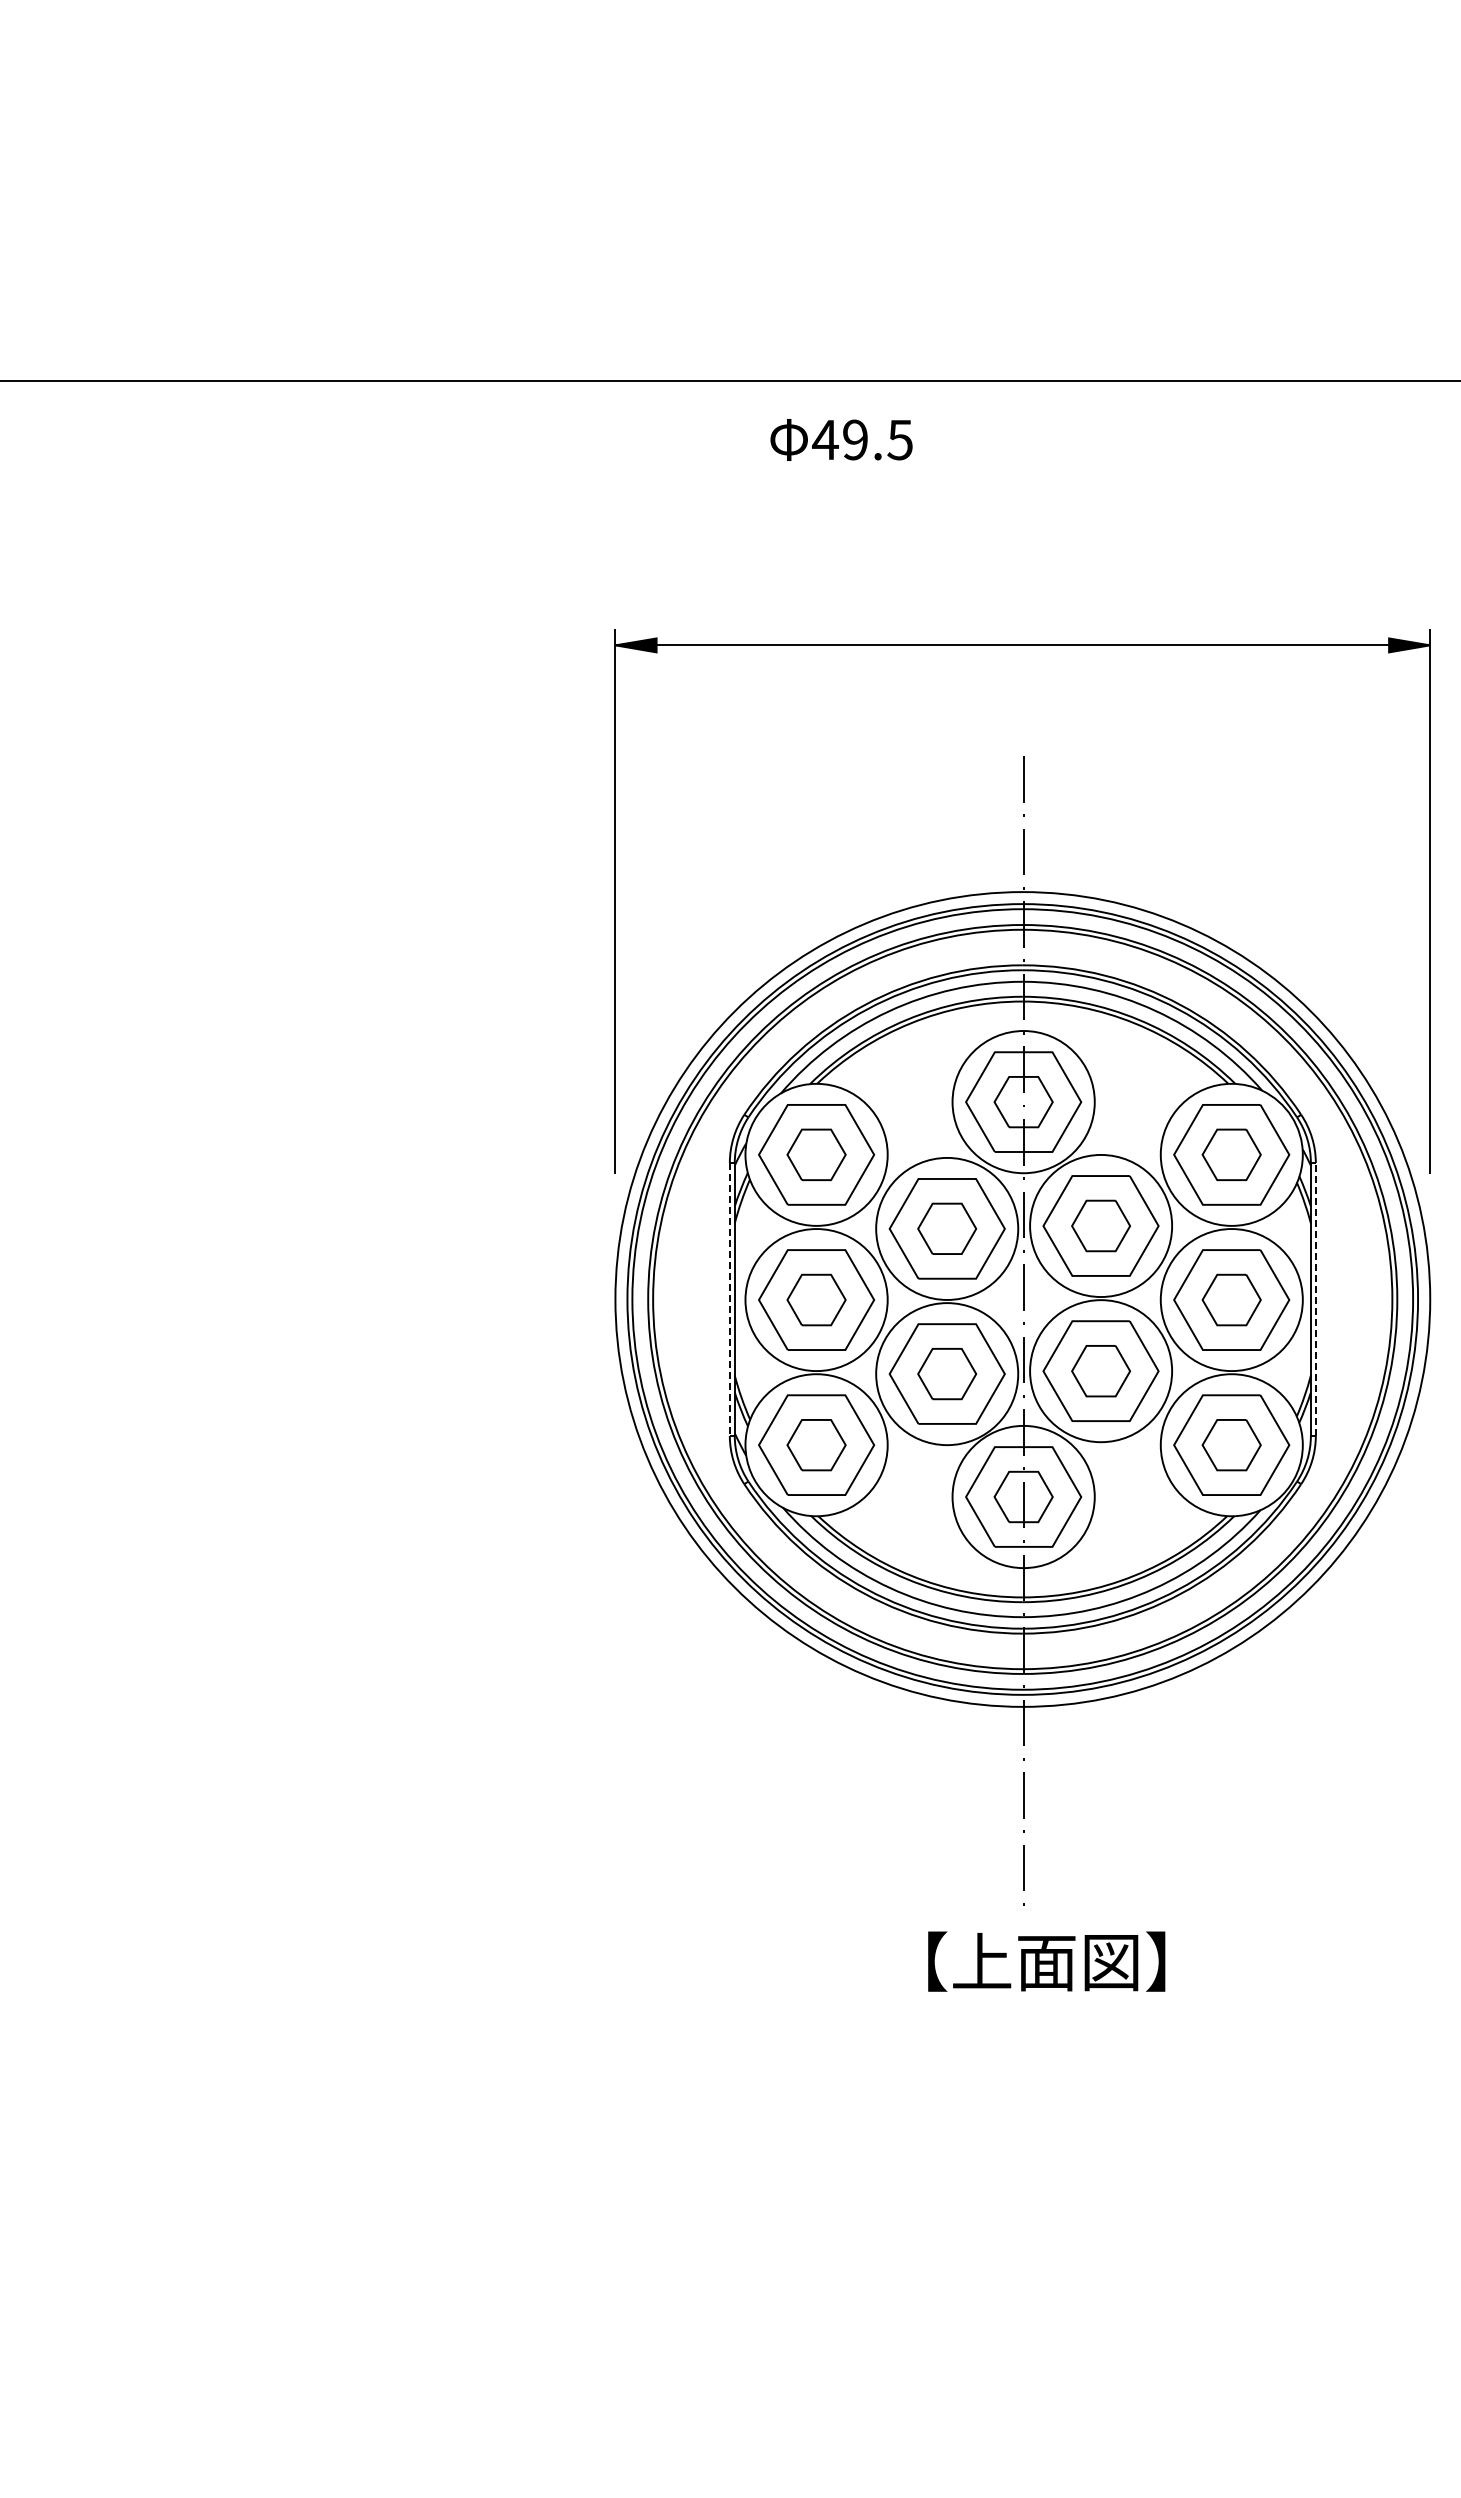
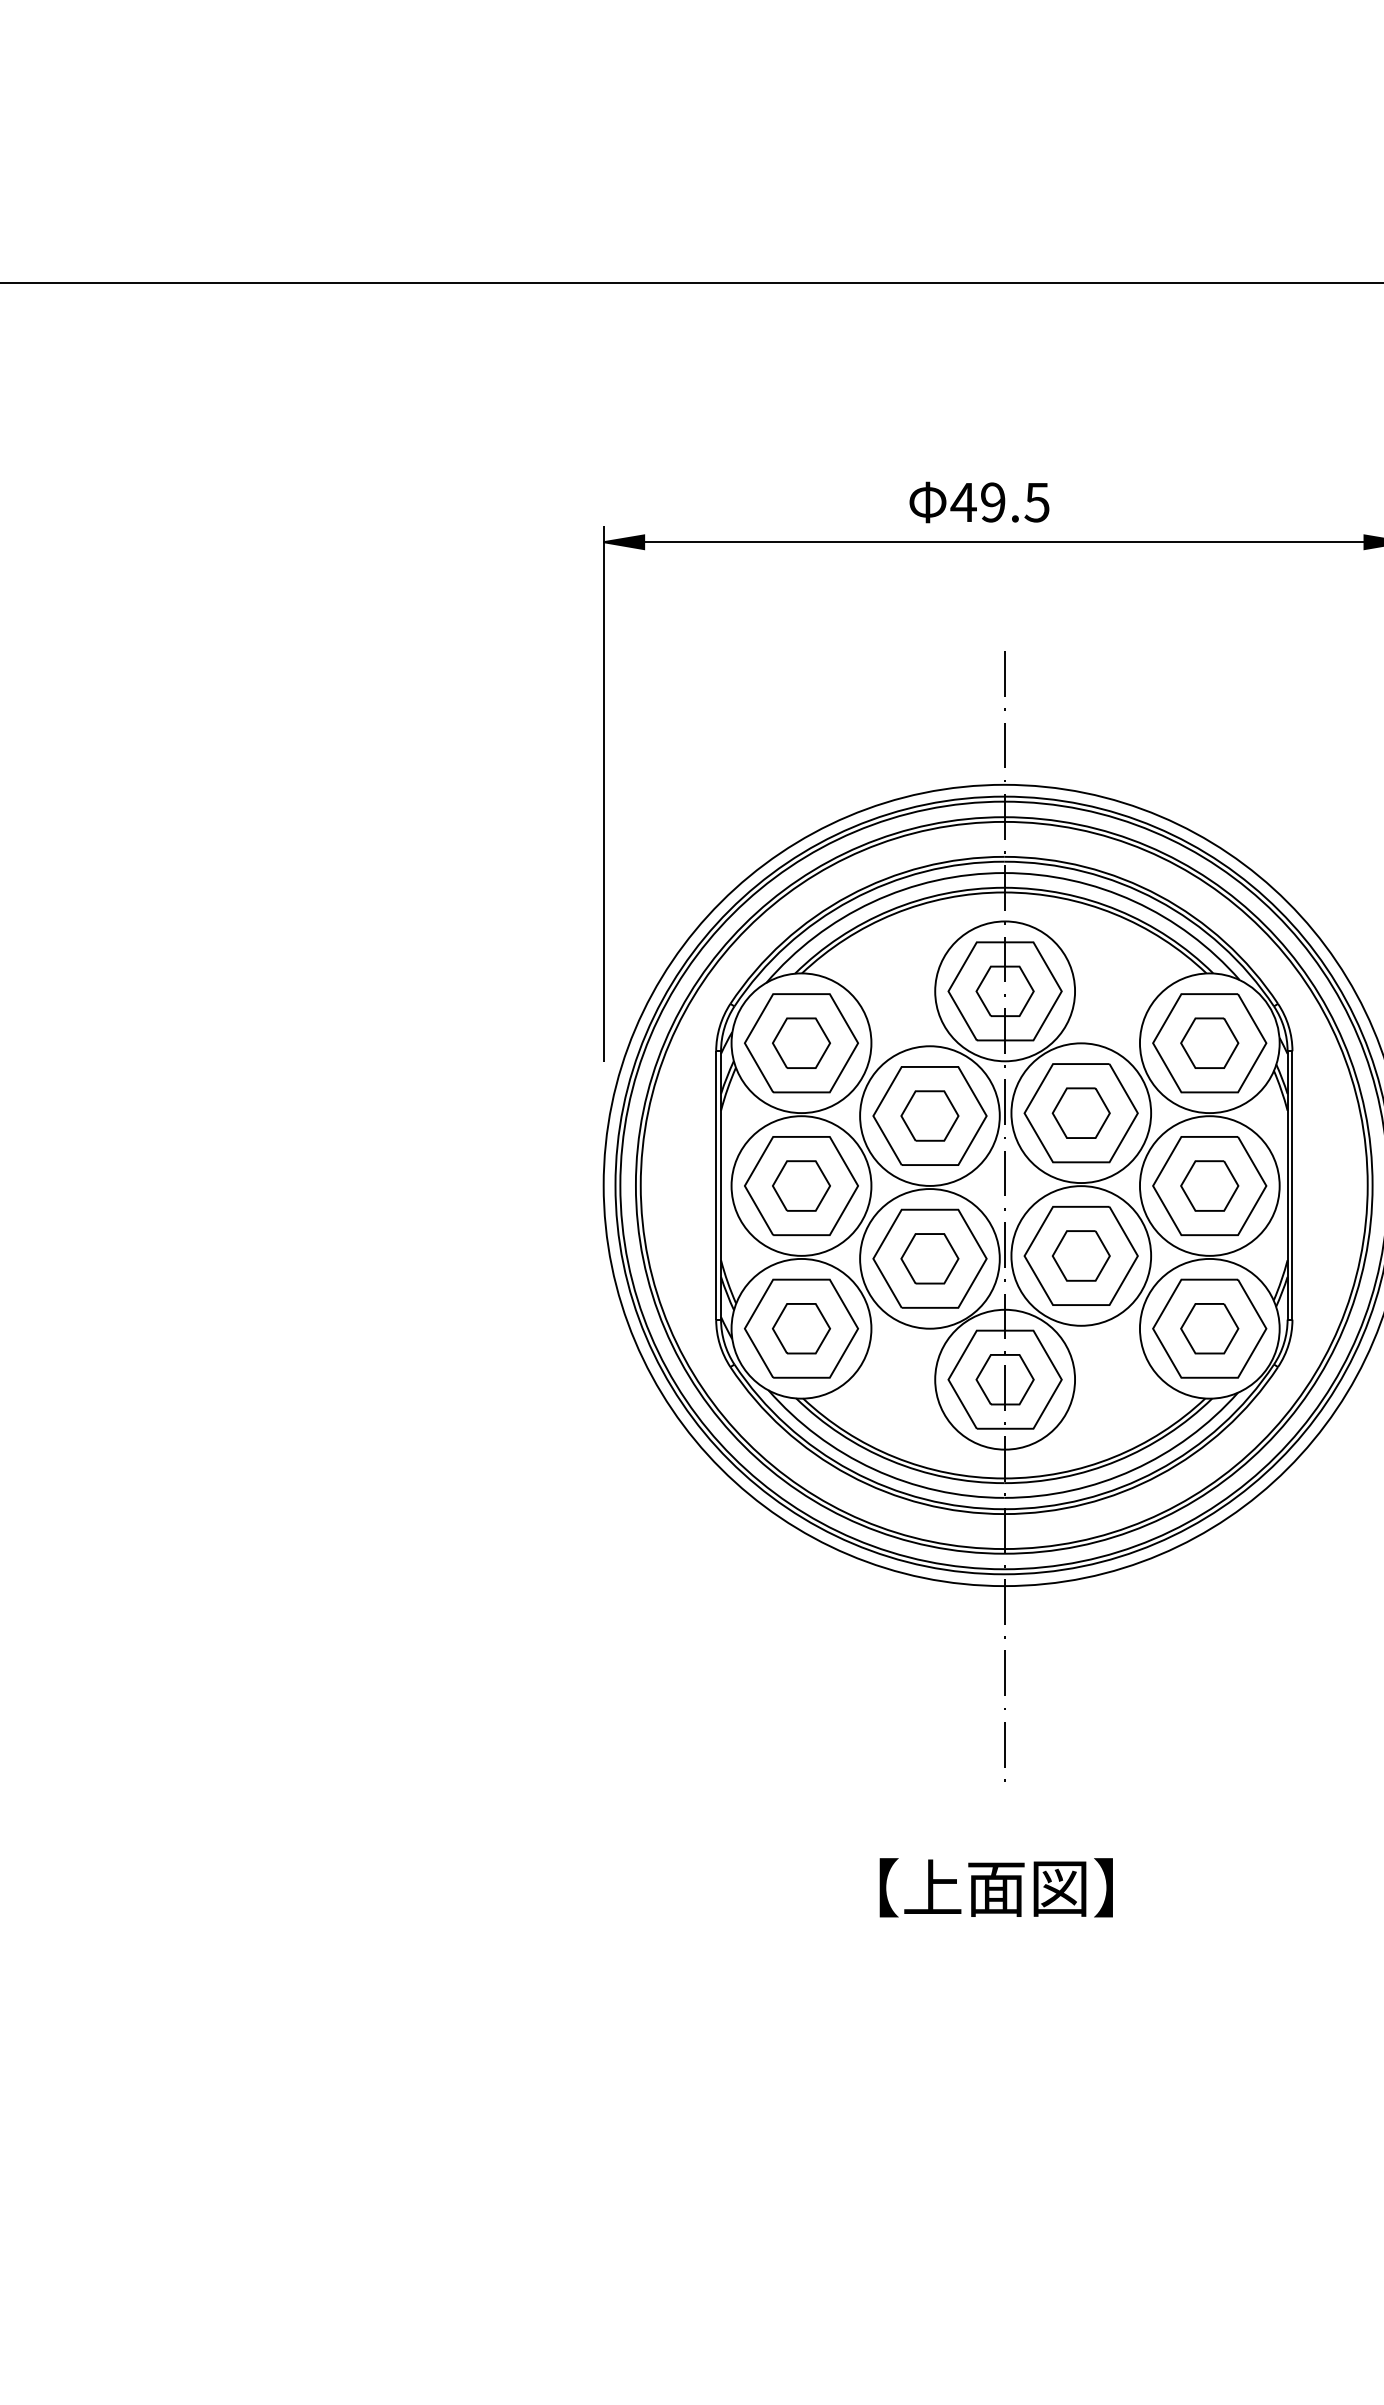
text: (841, 439) -> (979, 502), moved
line: (1315, 1298) -> (1292, 1184), dashed -> solid
line: (729, 1299) -> (715, 1185), dashed -> solid
text: (1046, 1961) -> (996, 1887), moved

